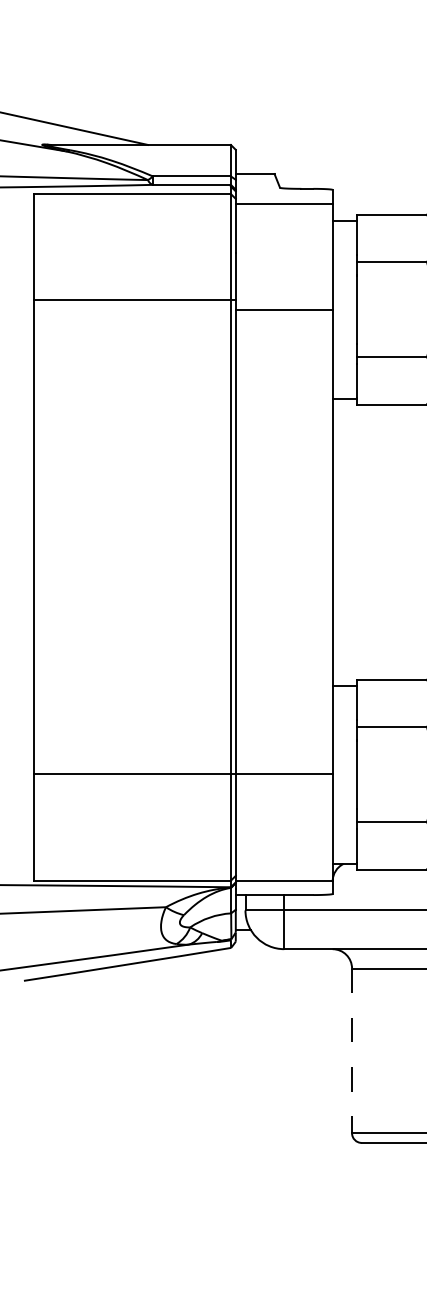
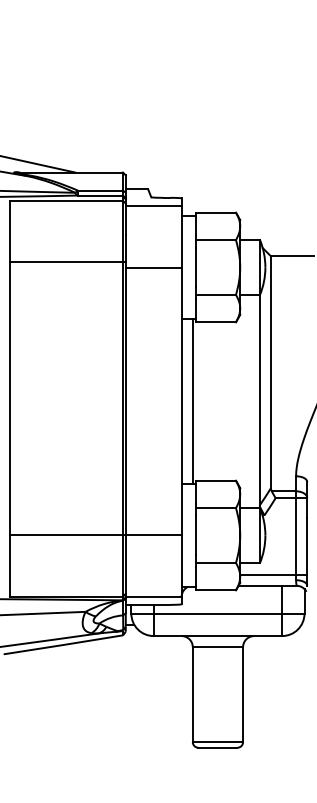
line: (351, 542) -> (192, 401), added
line: (351, 1052) -> (192, 695), dashed -> solid

